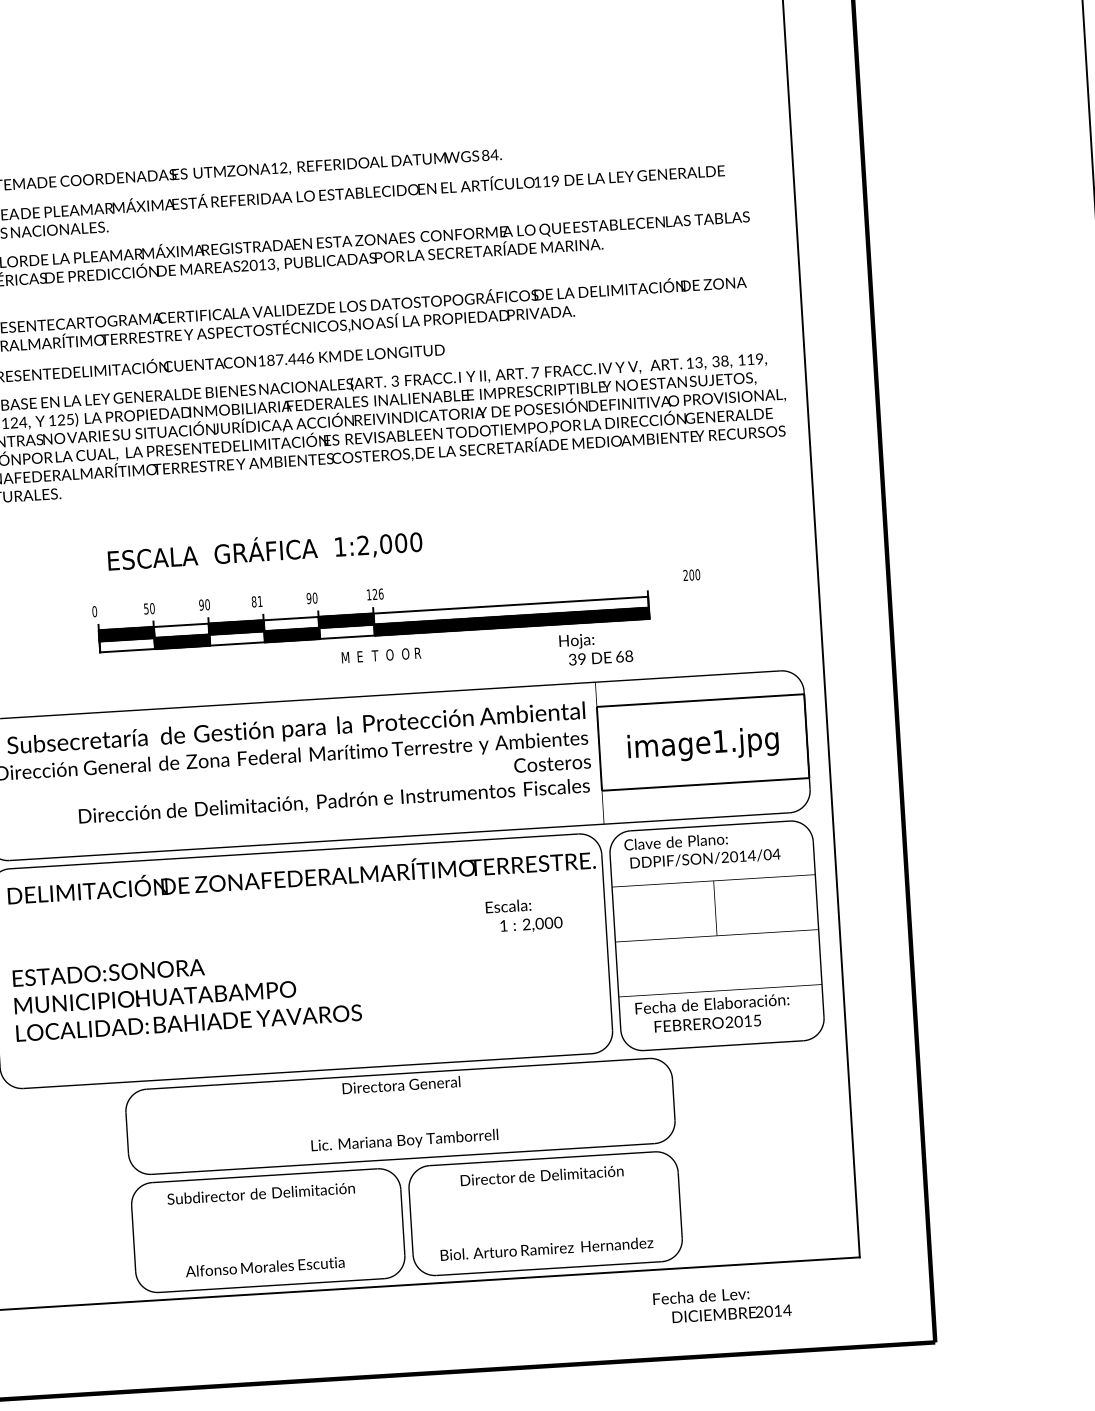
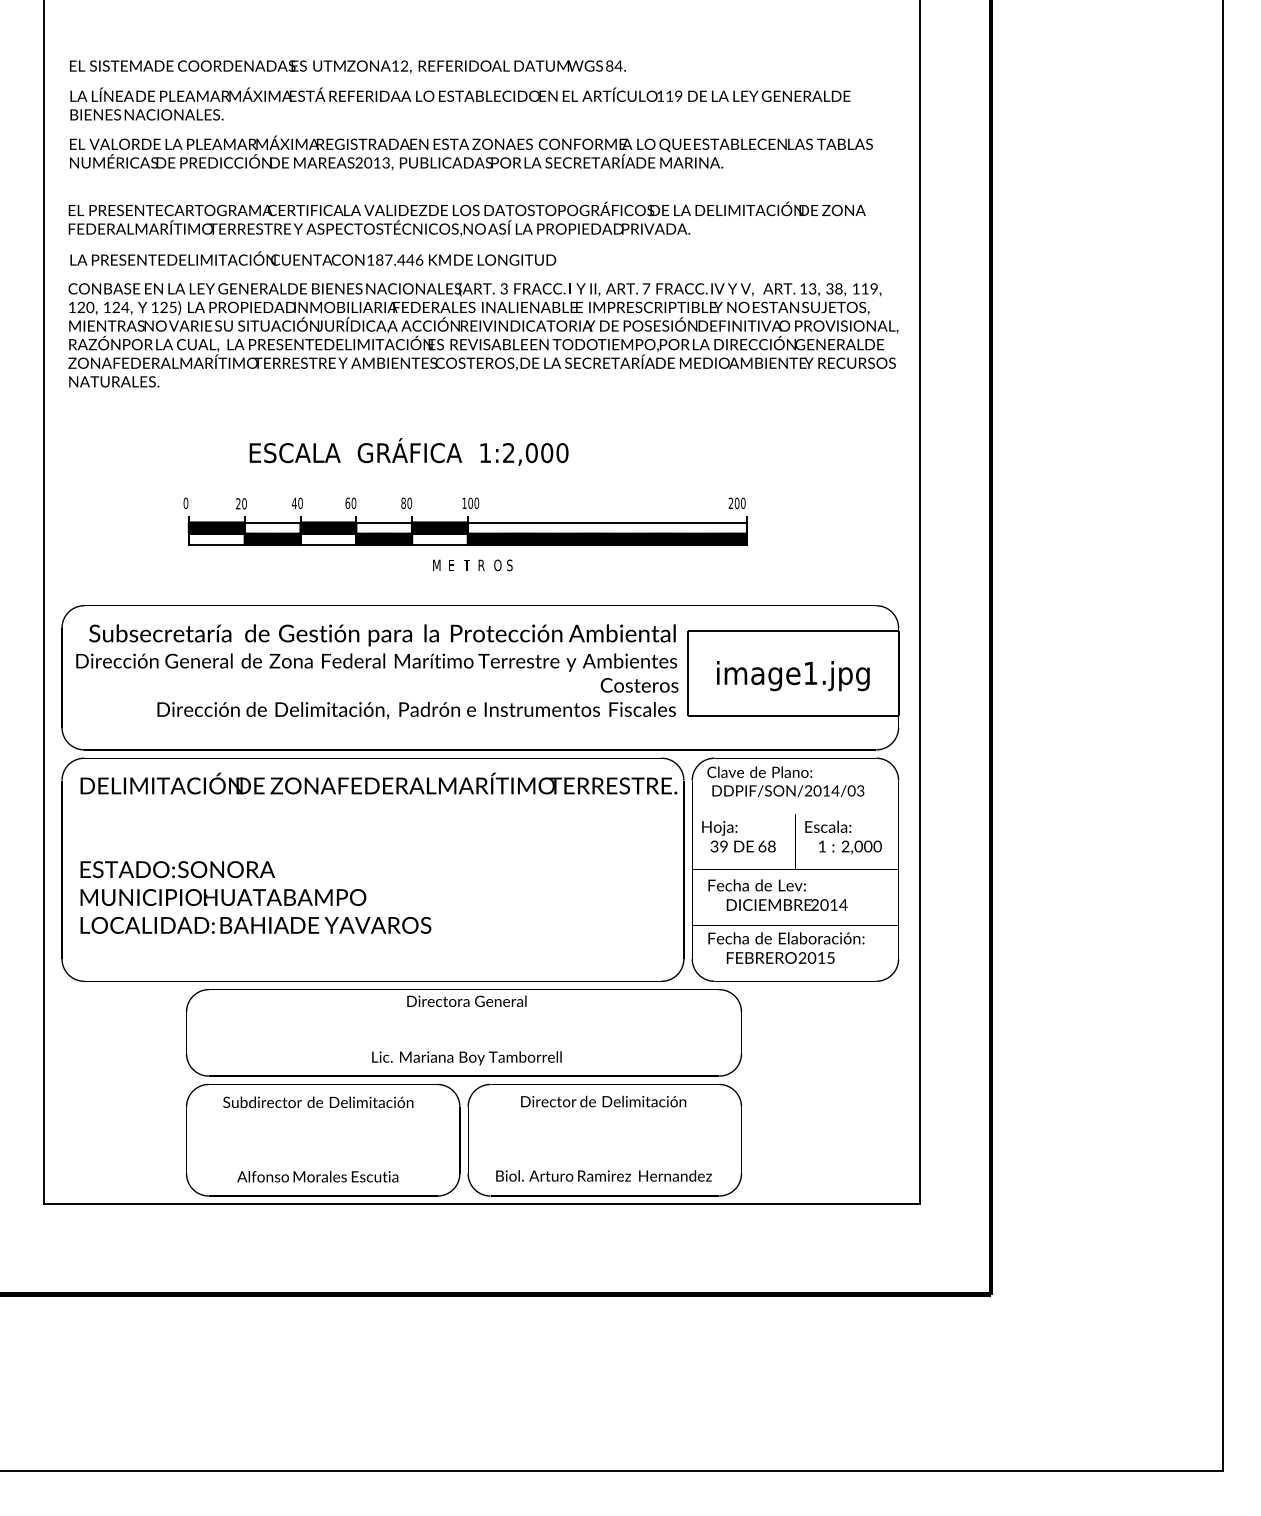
text: (264, 550) -> (408, 451), moved
text: (691, 574) -> (736, 502), moved
text: (377, 593) -> (473, 502), 126 -> 100
text: (308, 597) -> (403, 502), 90 -> 80
text: (256, 600) -> (350, 502), 81 -> 60
text: (200, 604) -> (293, 502), 90 -> 40
text: (146, 608) -> (238, 503), 50 -> 20
text: (595, 648) -> (738, 836), moved
text: (418, 653) -> (510, 565), R -> S
text: (389, 655) -> (481, 565), O -> R
text: (776, 853) -> (860, 790), DDPIF/SON/2014/04 -> DDPIF/SON/2014/03
text: (524, 915) -> (843, 837), moved
text: (721, 1303) -> (777, 894), moved

